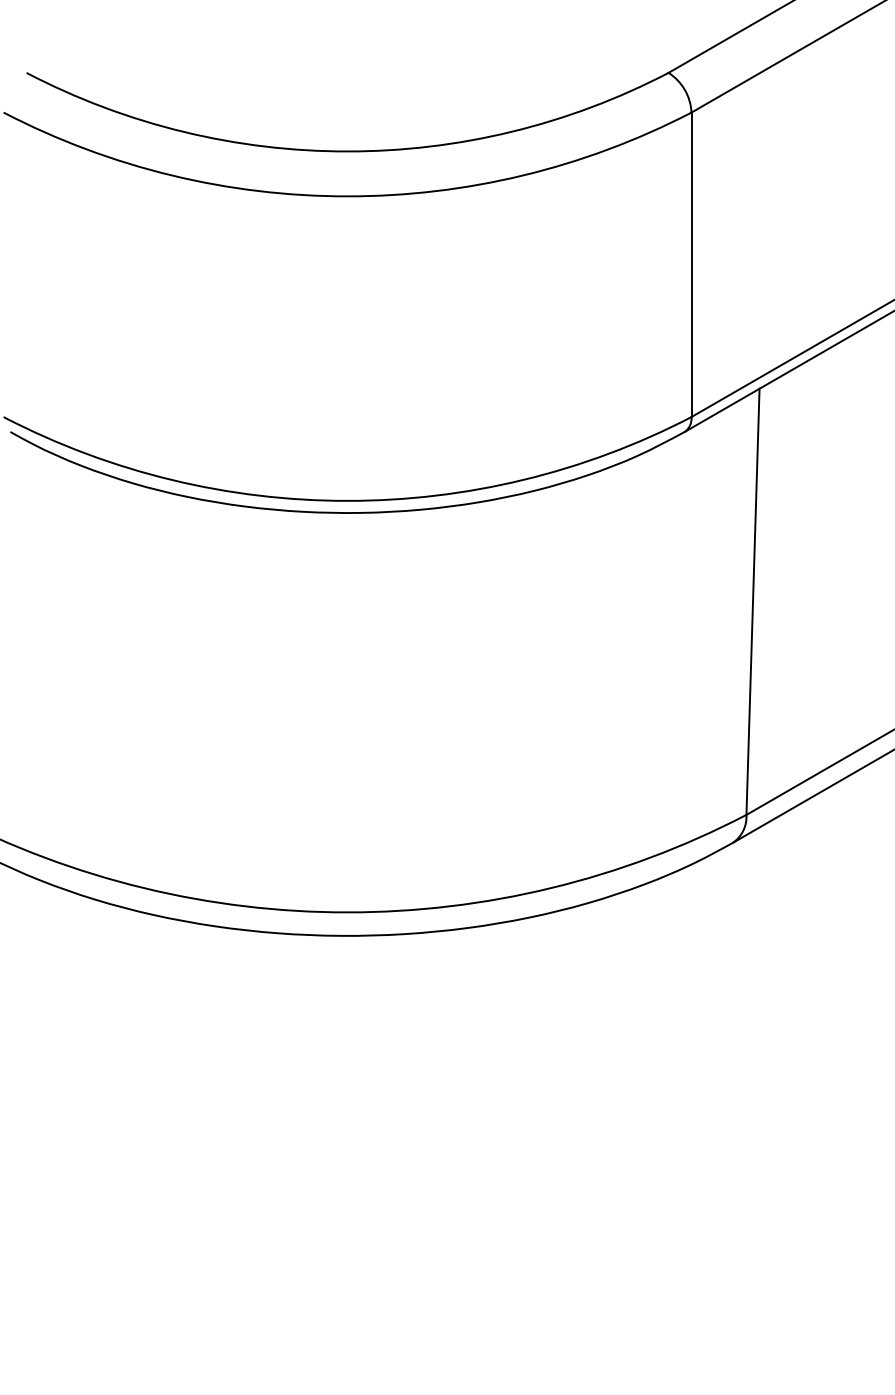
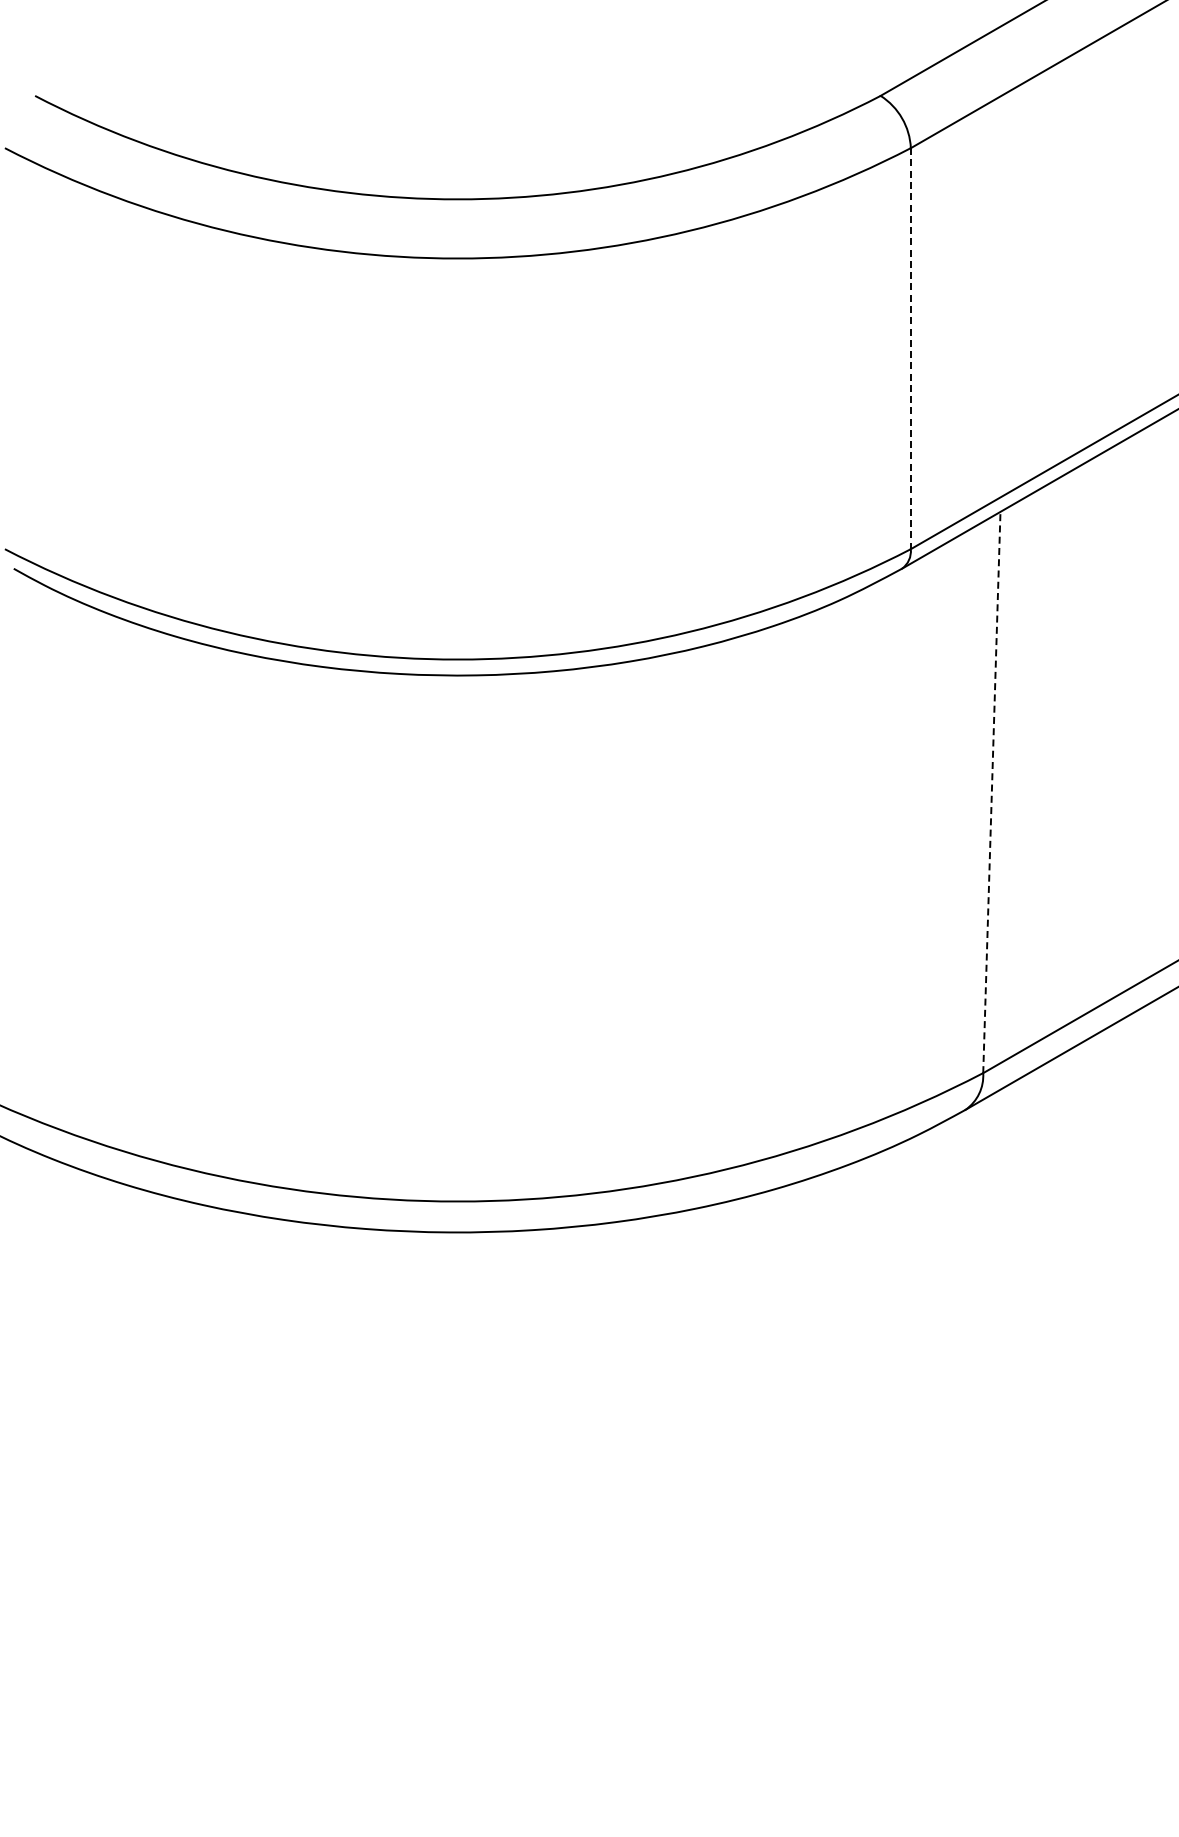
line: (691, 265) -> (910, 349), solid -> dashed
line: (752, 601) -> (991, 792), solid -> dashed

